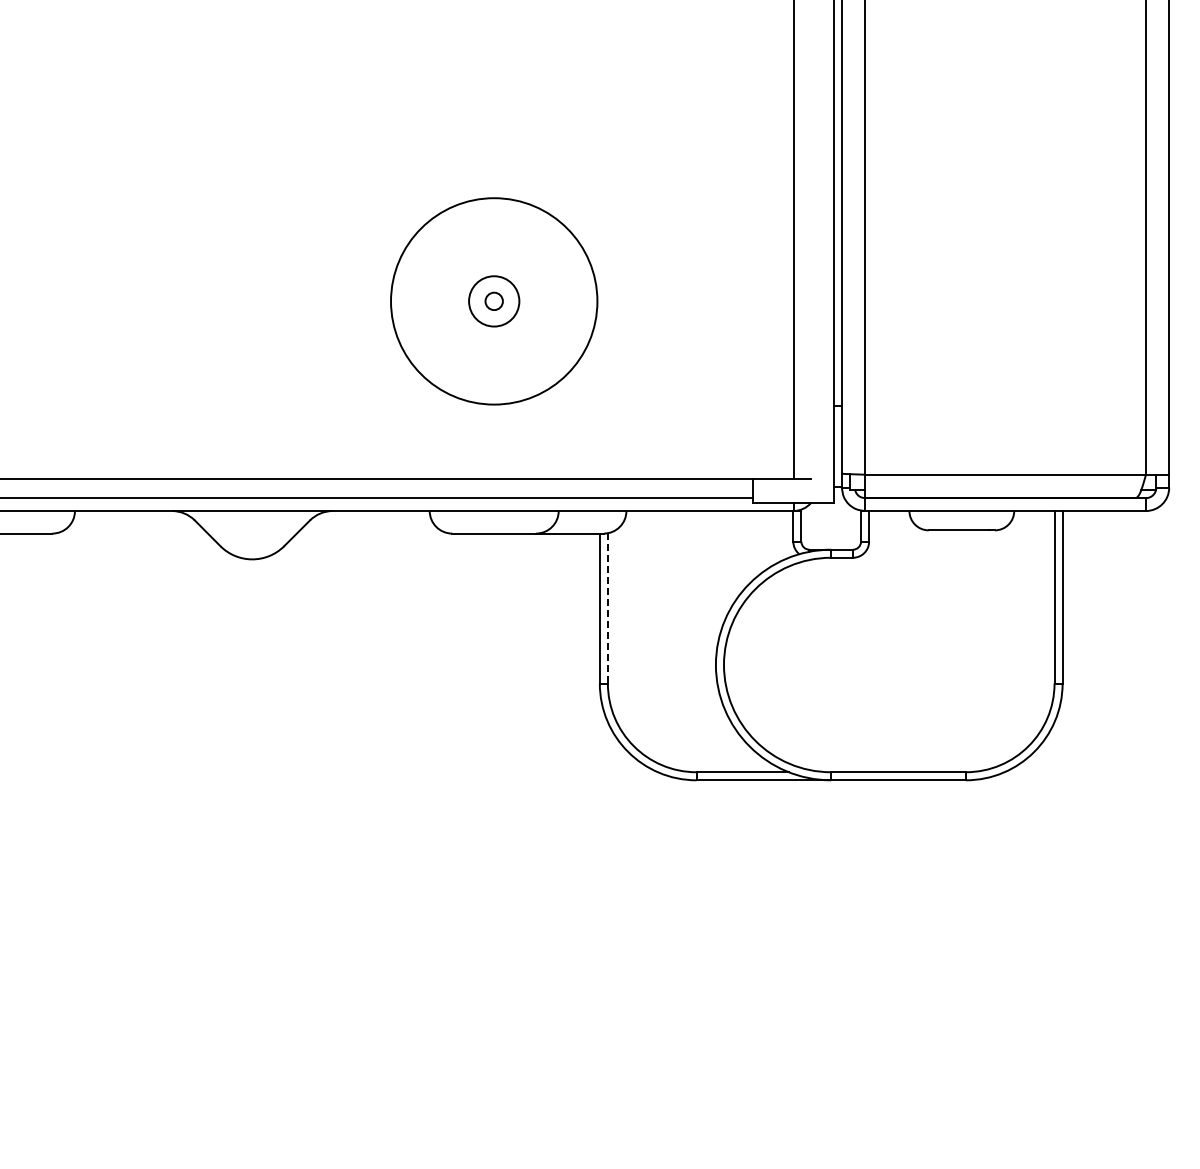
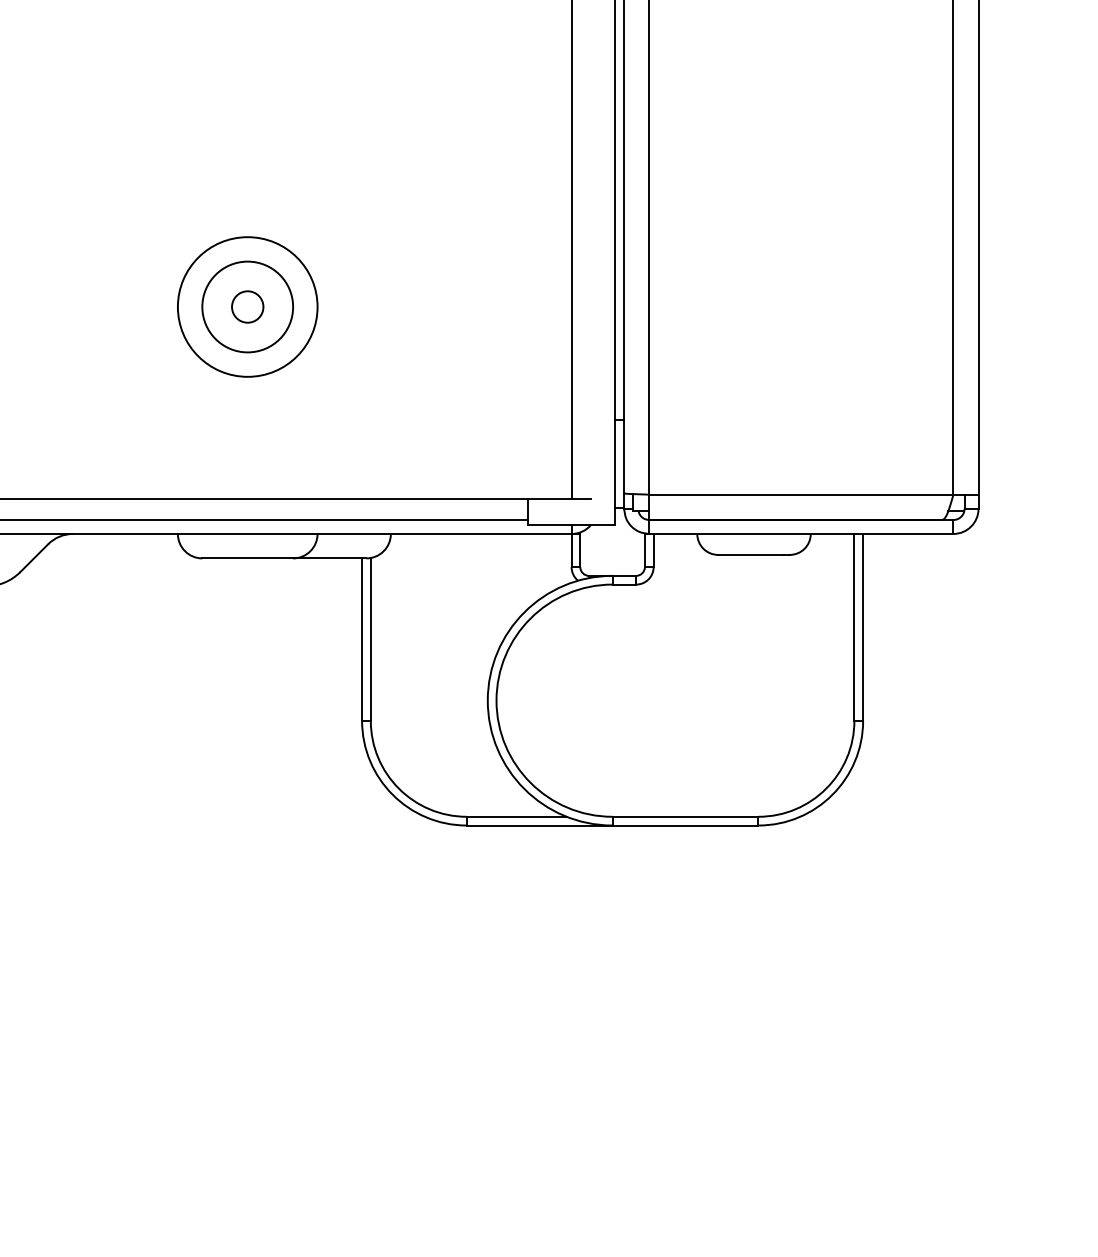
circle: (493, 300) -> (246, 306), size x0.62
circle: (493, 300) -> (246, 306), size x1.67
circle: (494, 301) -> (248, 307), size x1.67
line: (607, 608) -> (370, 639), dashed -> solid

